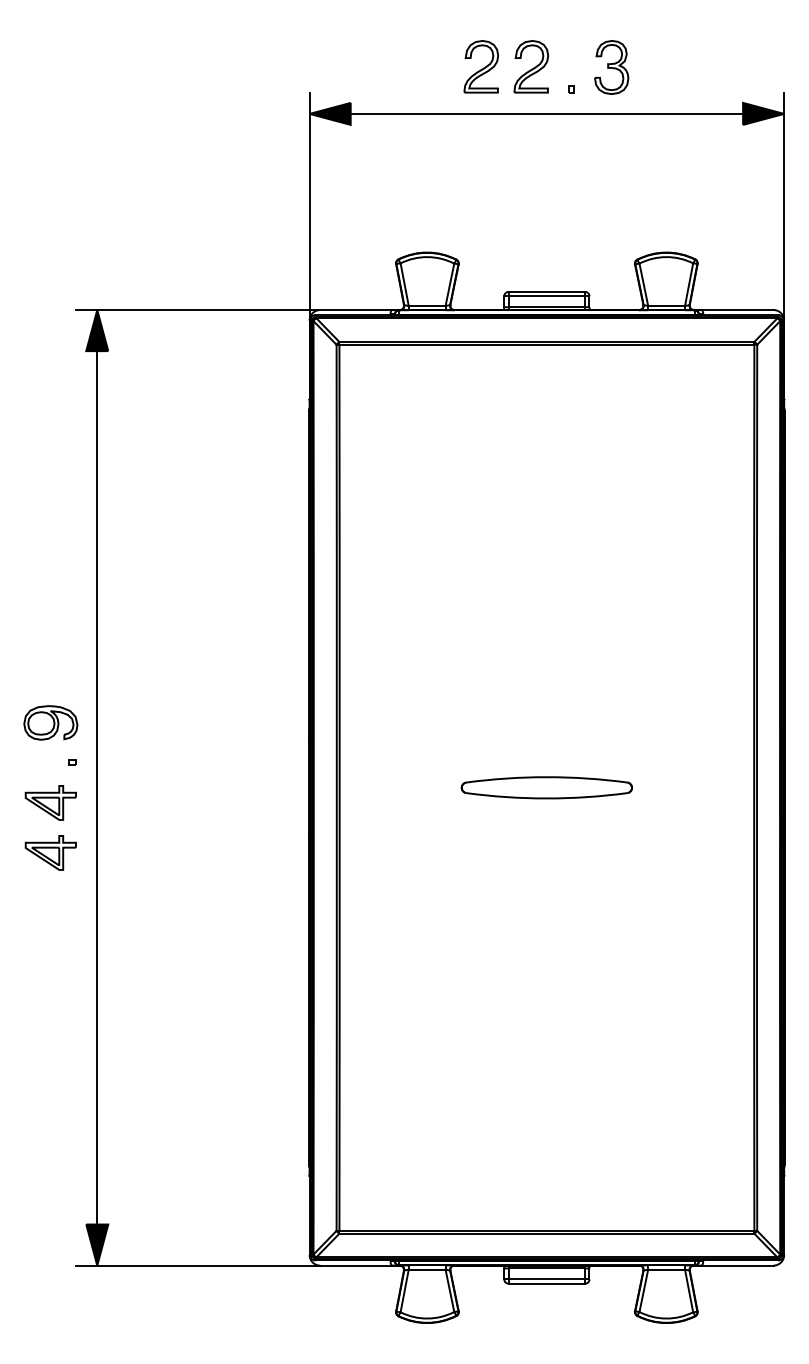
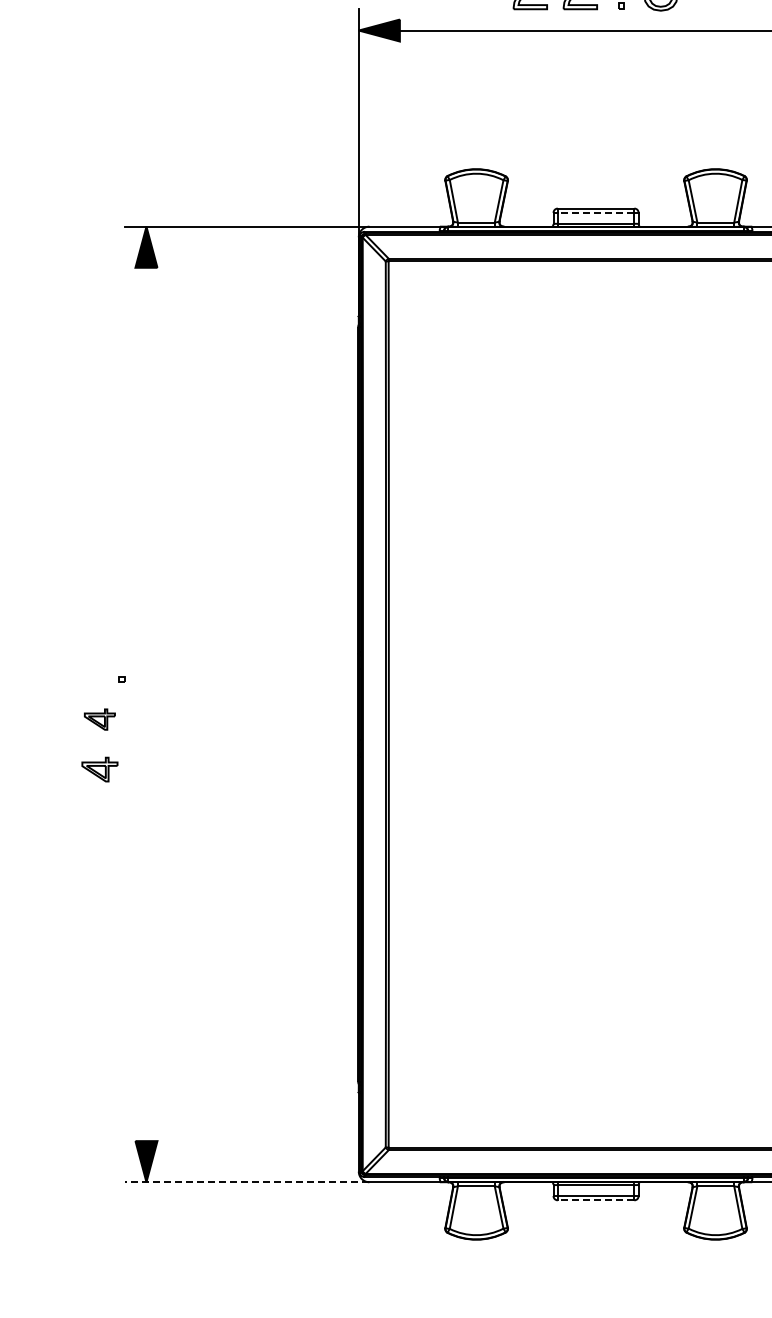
line: (546, 296) -> (595, 213), solid -> dashed
part: (50, 722) -> (99, 639), removed
line: (97, 787) -> (146, 704), removed
part: (546, 787) -> (595, 704), removed
part: (50, 802) -> (99, 719), size x0.6
part: (50, 852) -> (99, 769), size x0.7
line: (197, 1265) -> (246, 1182), solid -> dashed
line: (546, 1283) -> (595, 1200), solid -> dashed

